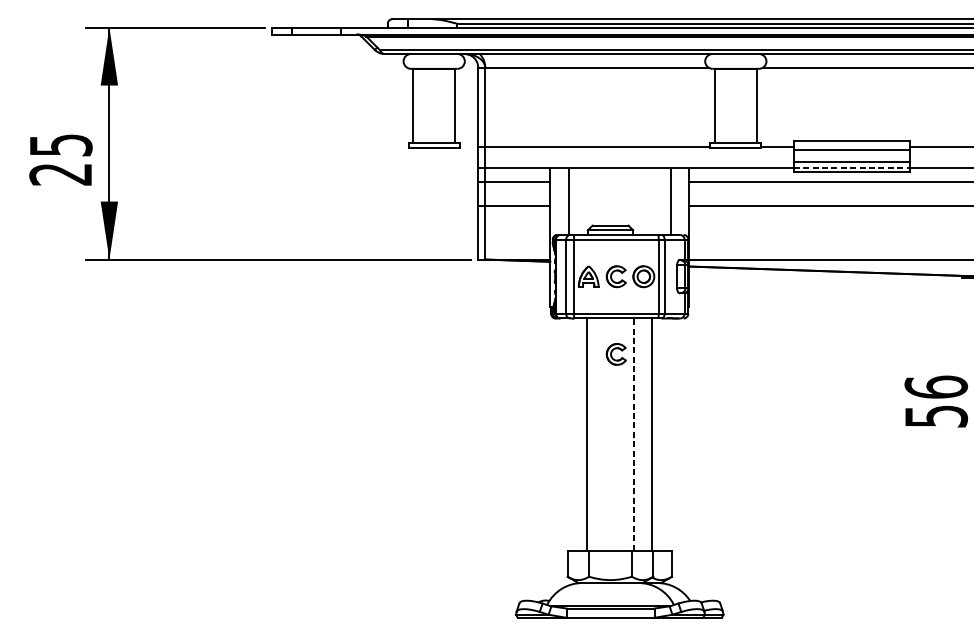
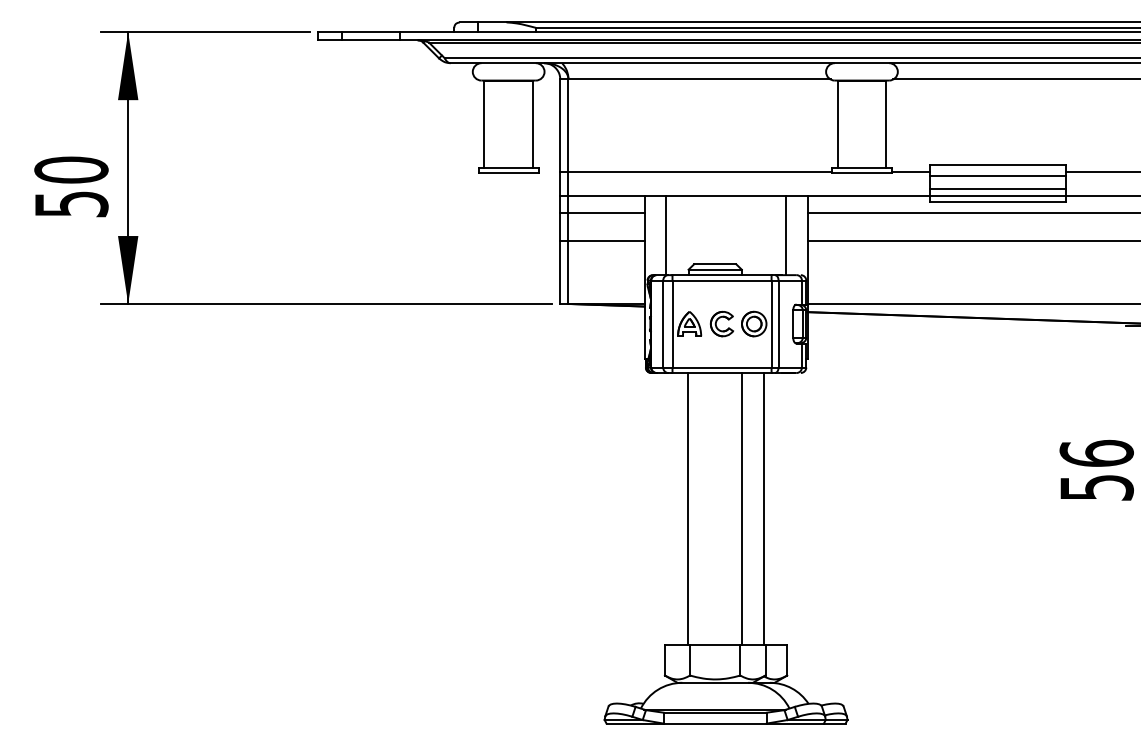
text: (61, 159) -> (71, 186), 25 -> 50
line: (851, 167) -> (997, 196), dashed -> solid
part: (615, 353) -> (721, 414), removed
line: (633, 434) -> (742, 508), dashed -> solid

